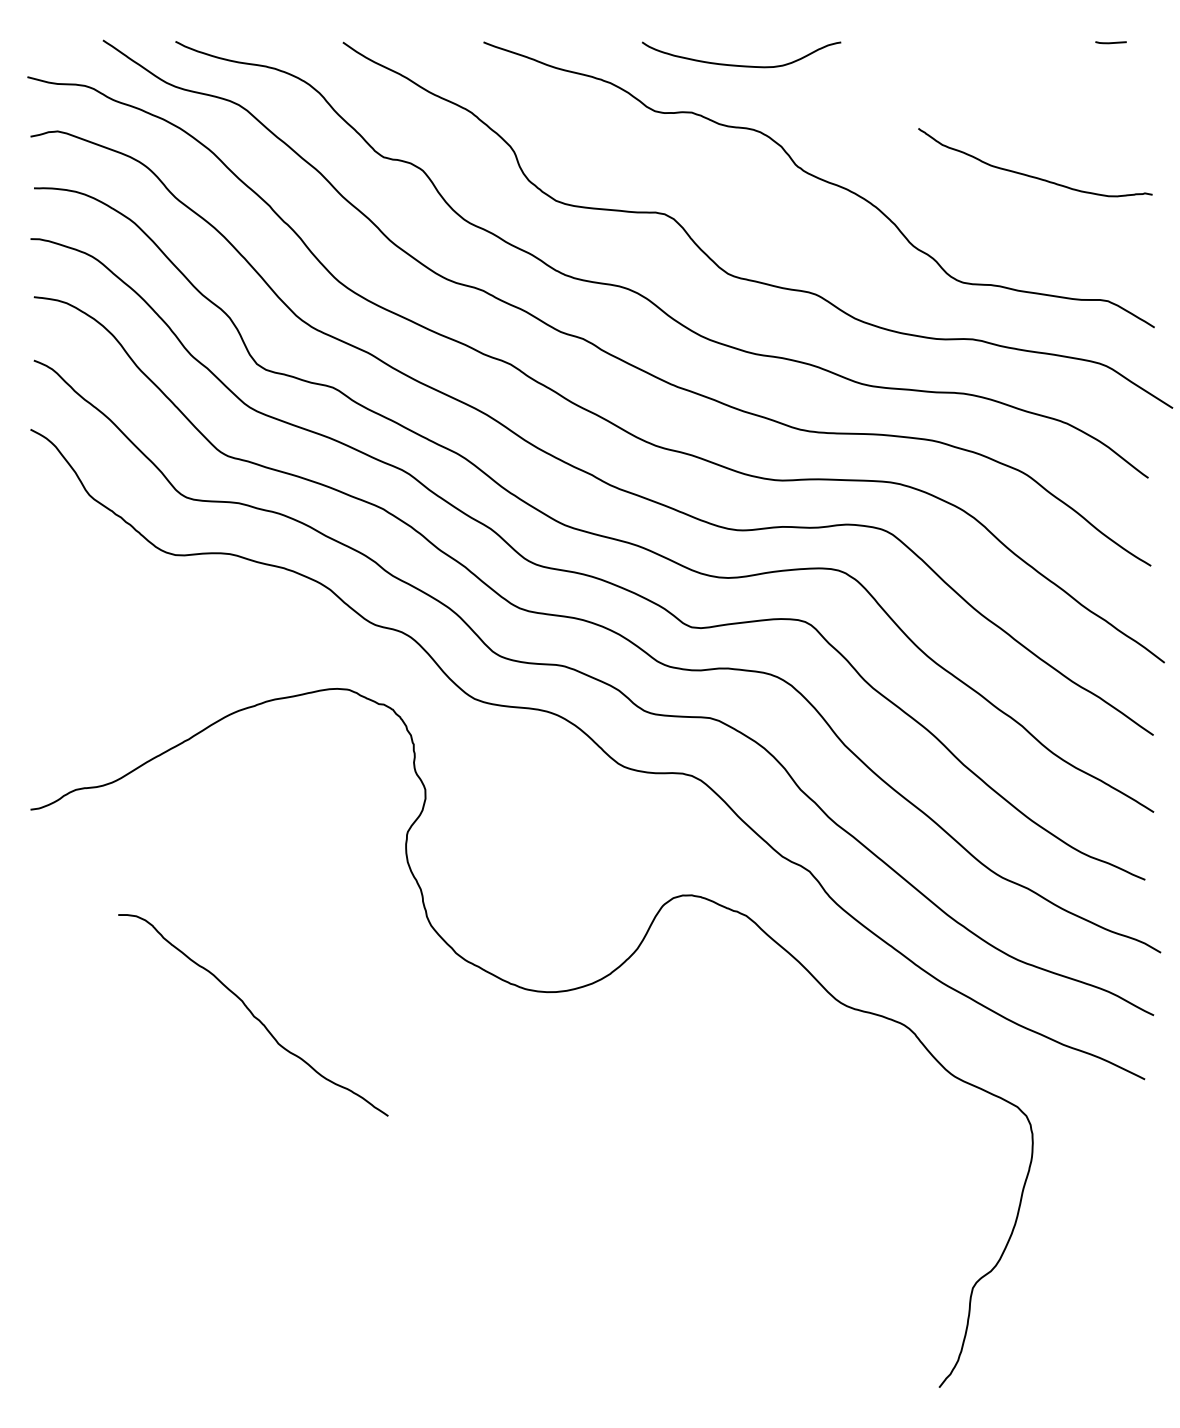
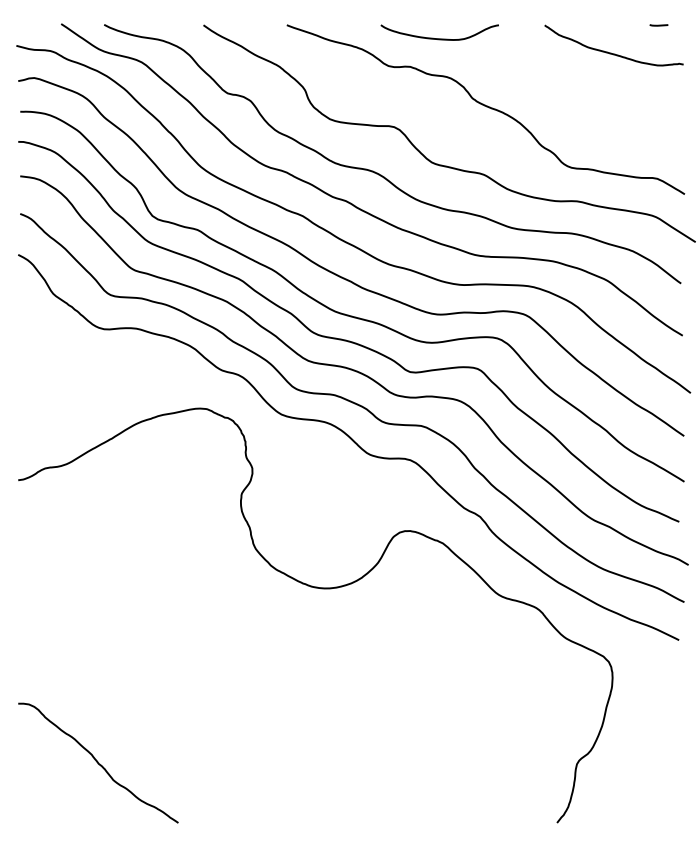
curve: (1030, 174) -> (611, 52), moved
curve: (253, 1014) -> (98, 762), moved

